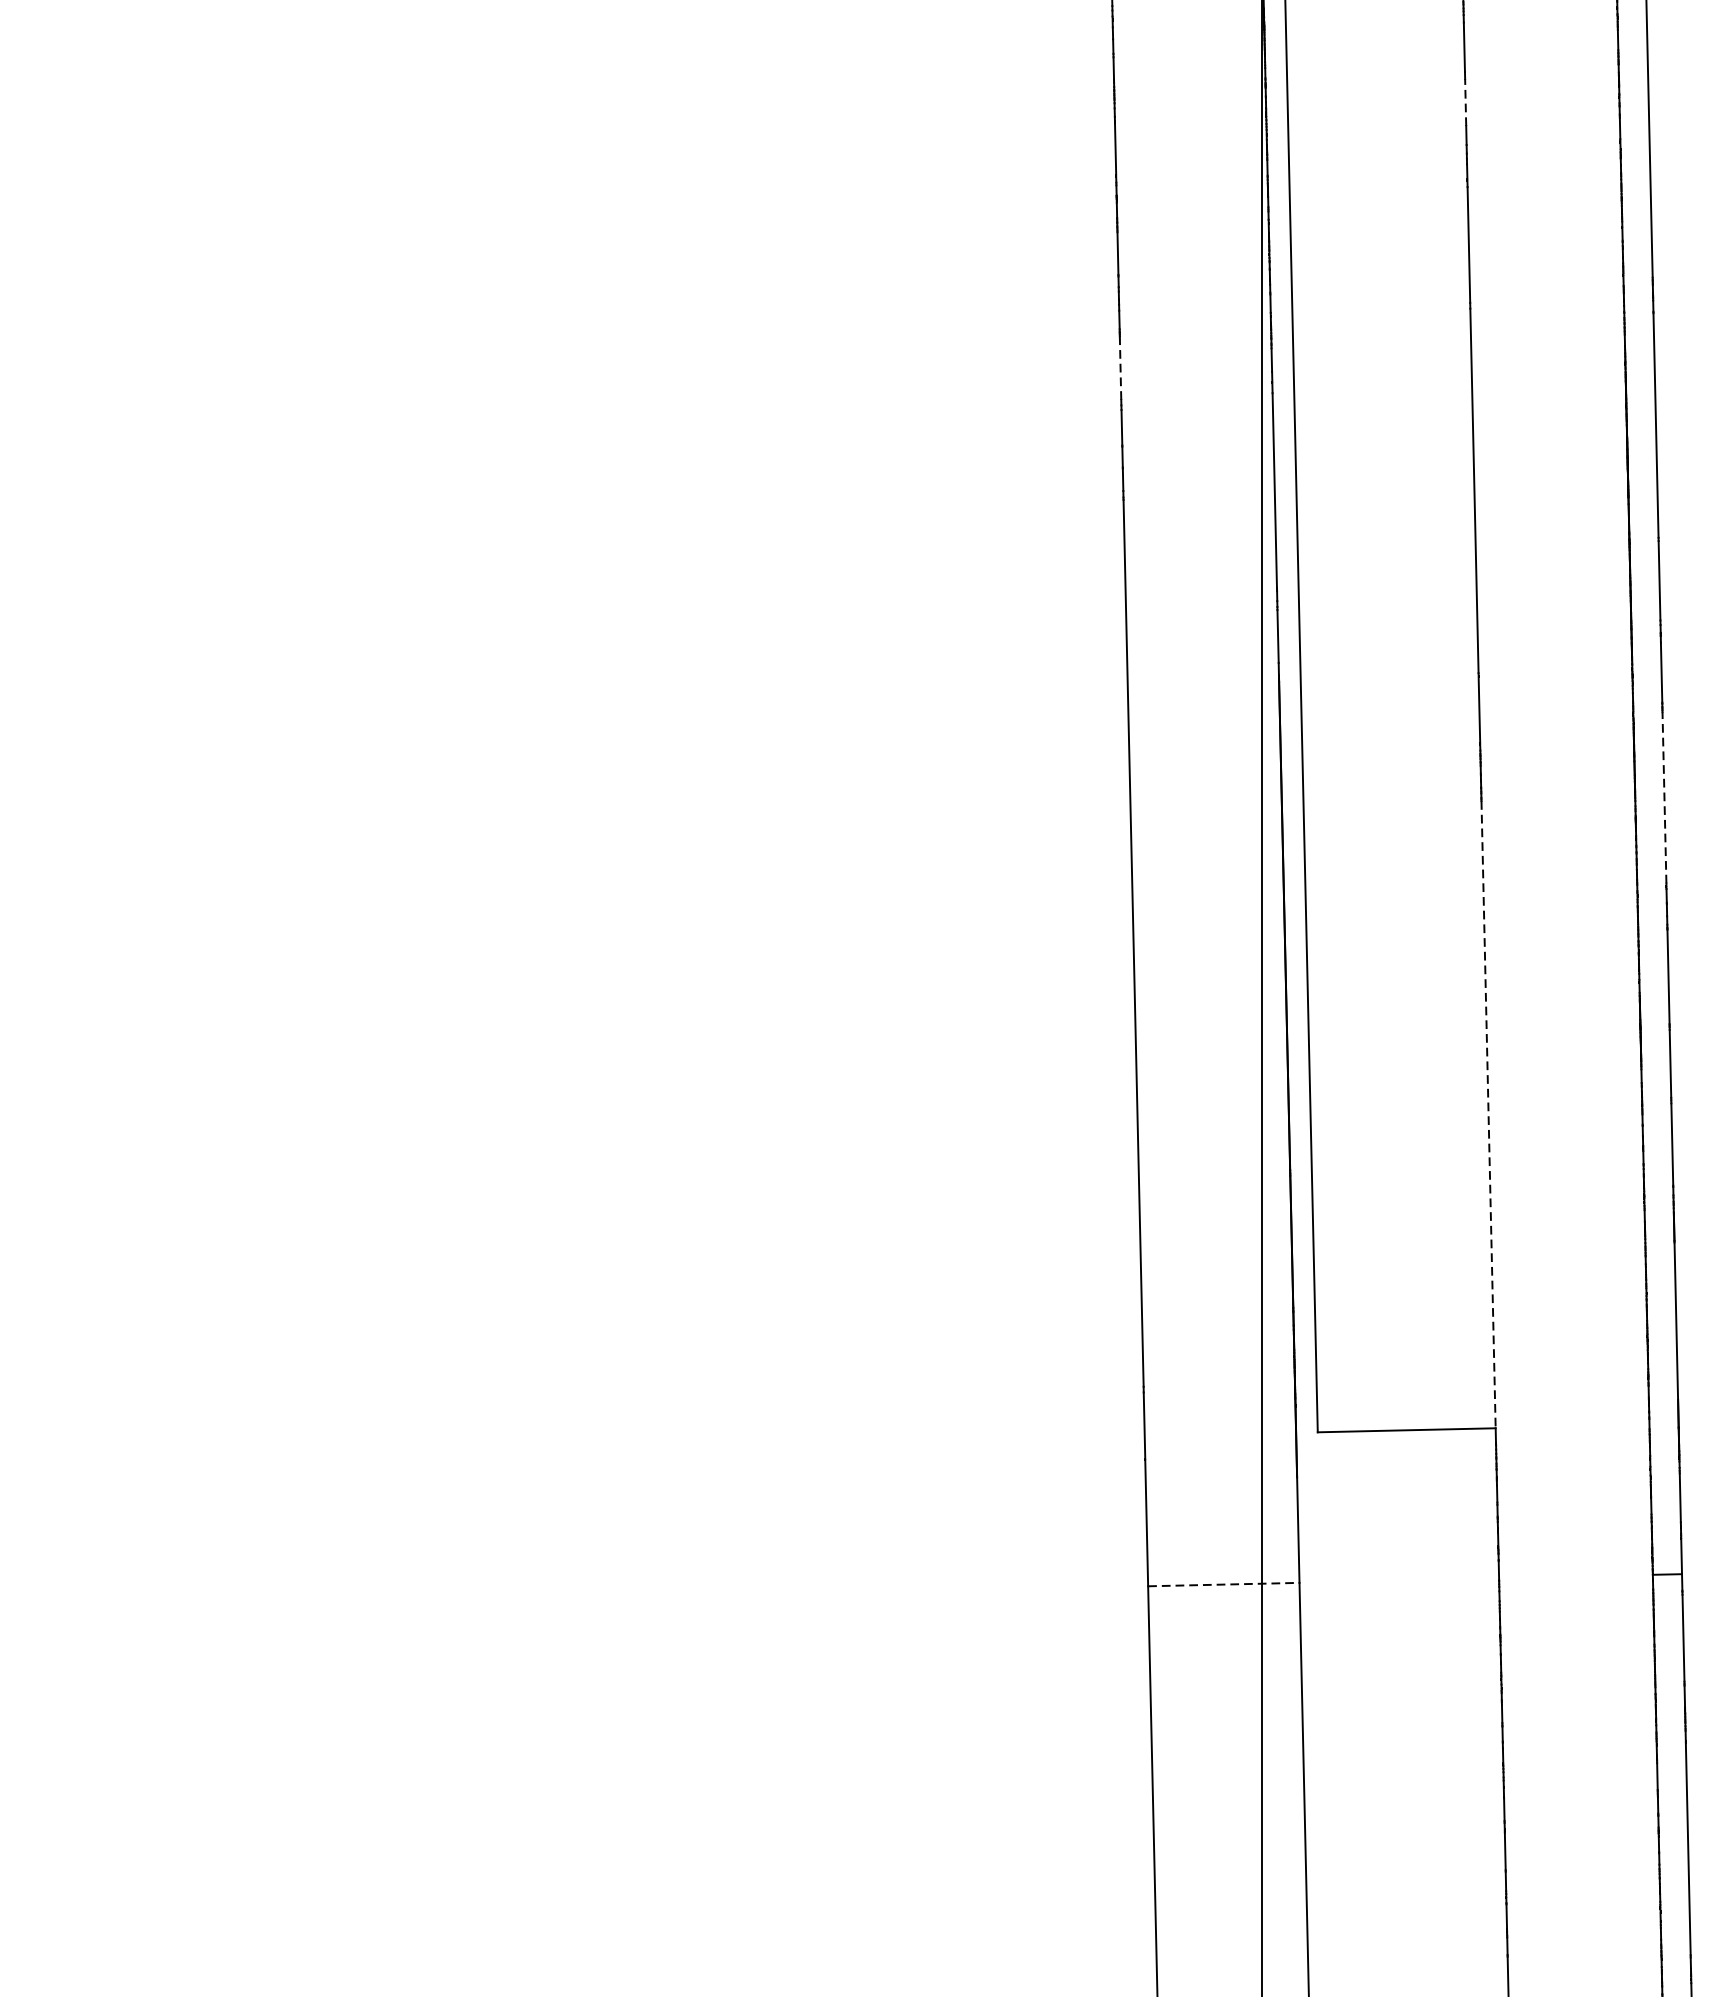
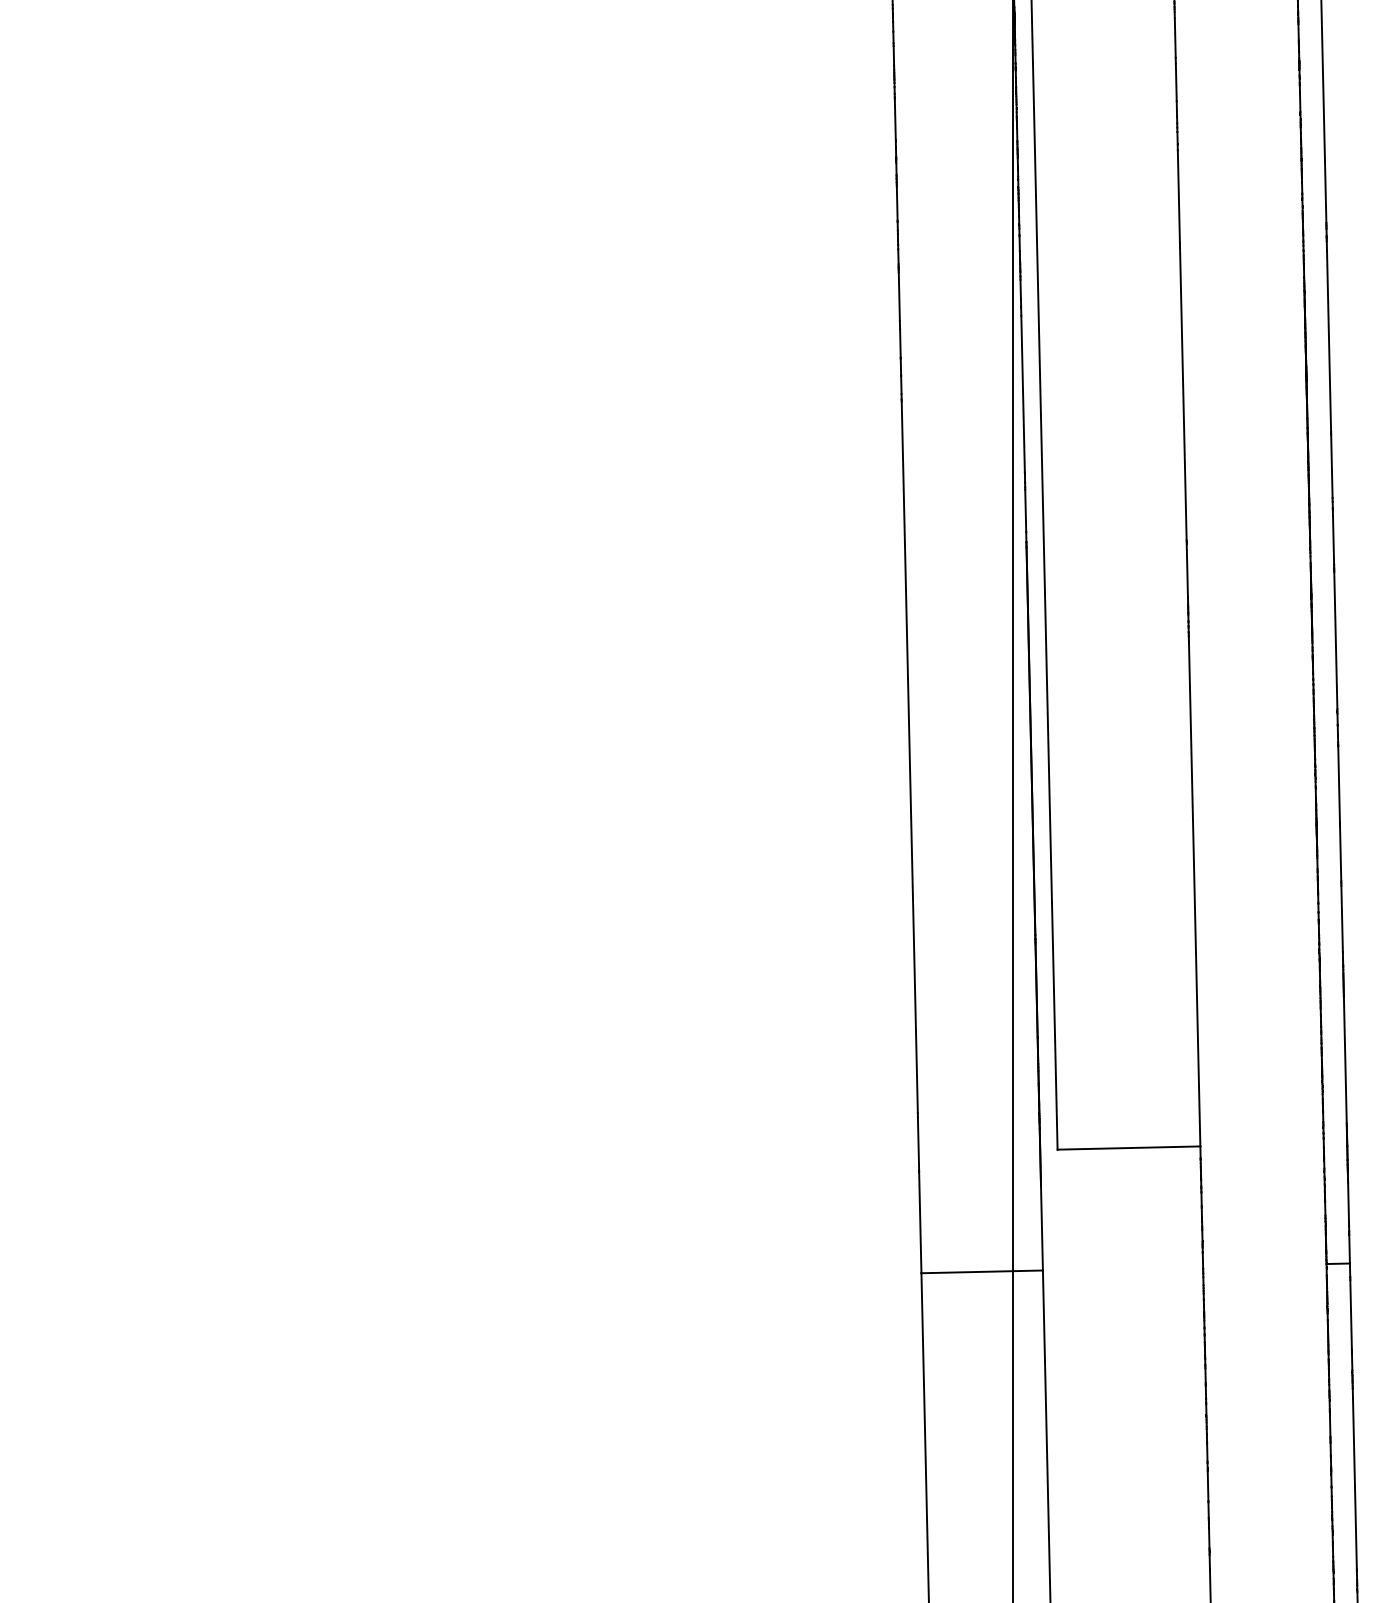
line: (1465, 102) -> (1176, 82), dashed -> solid
line: (1120, 369) -> (899, 296), dashed -> solid
line: (1664, 797) -> (1335, 640), dashed -> solid
line: (1488, 1114) -> (1194, 894), dashed -> solid
line: (1224, 1584) -> (982, 1271), dashed -> solid

